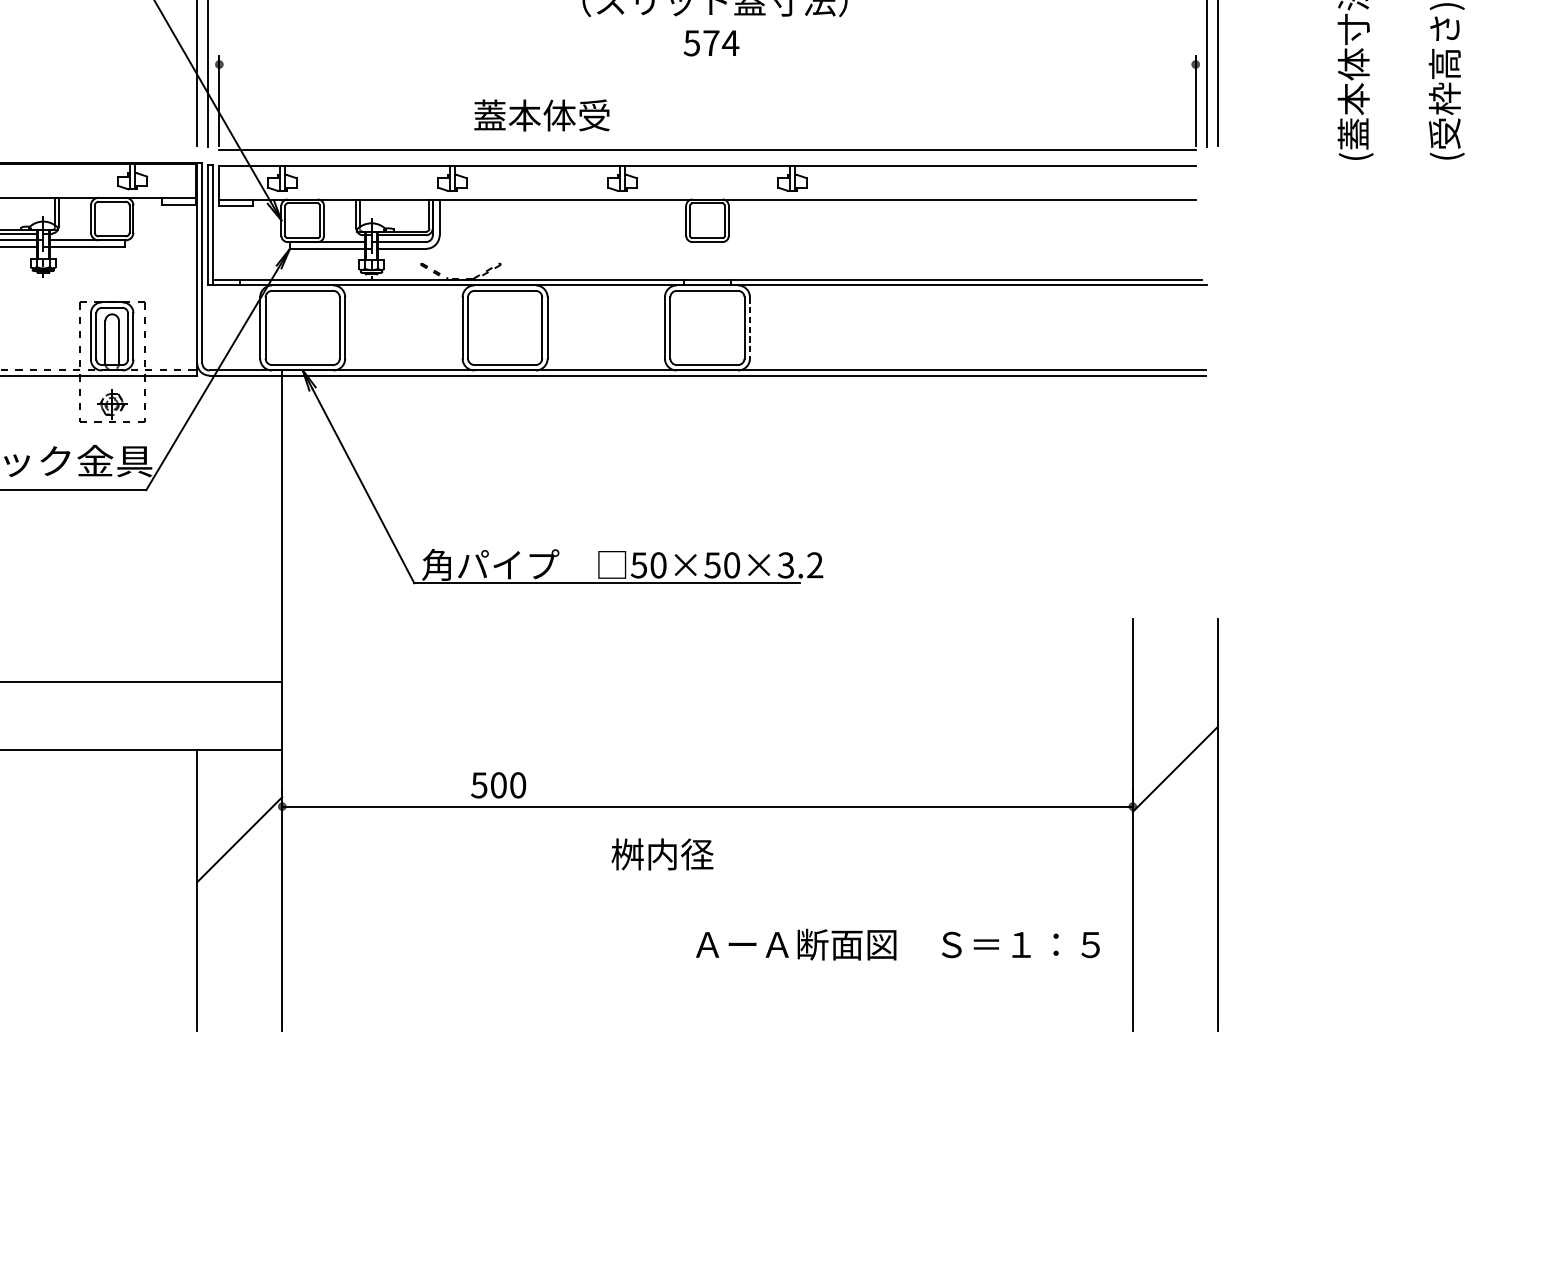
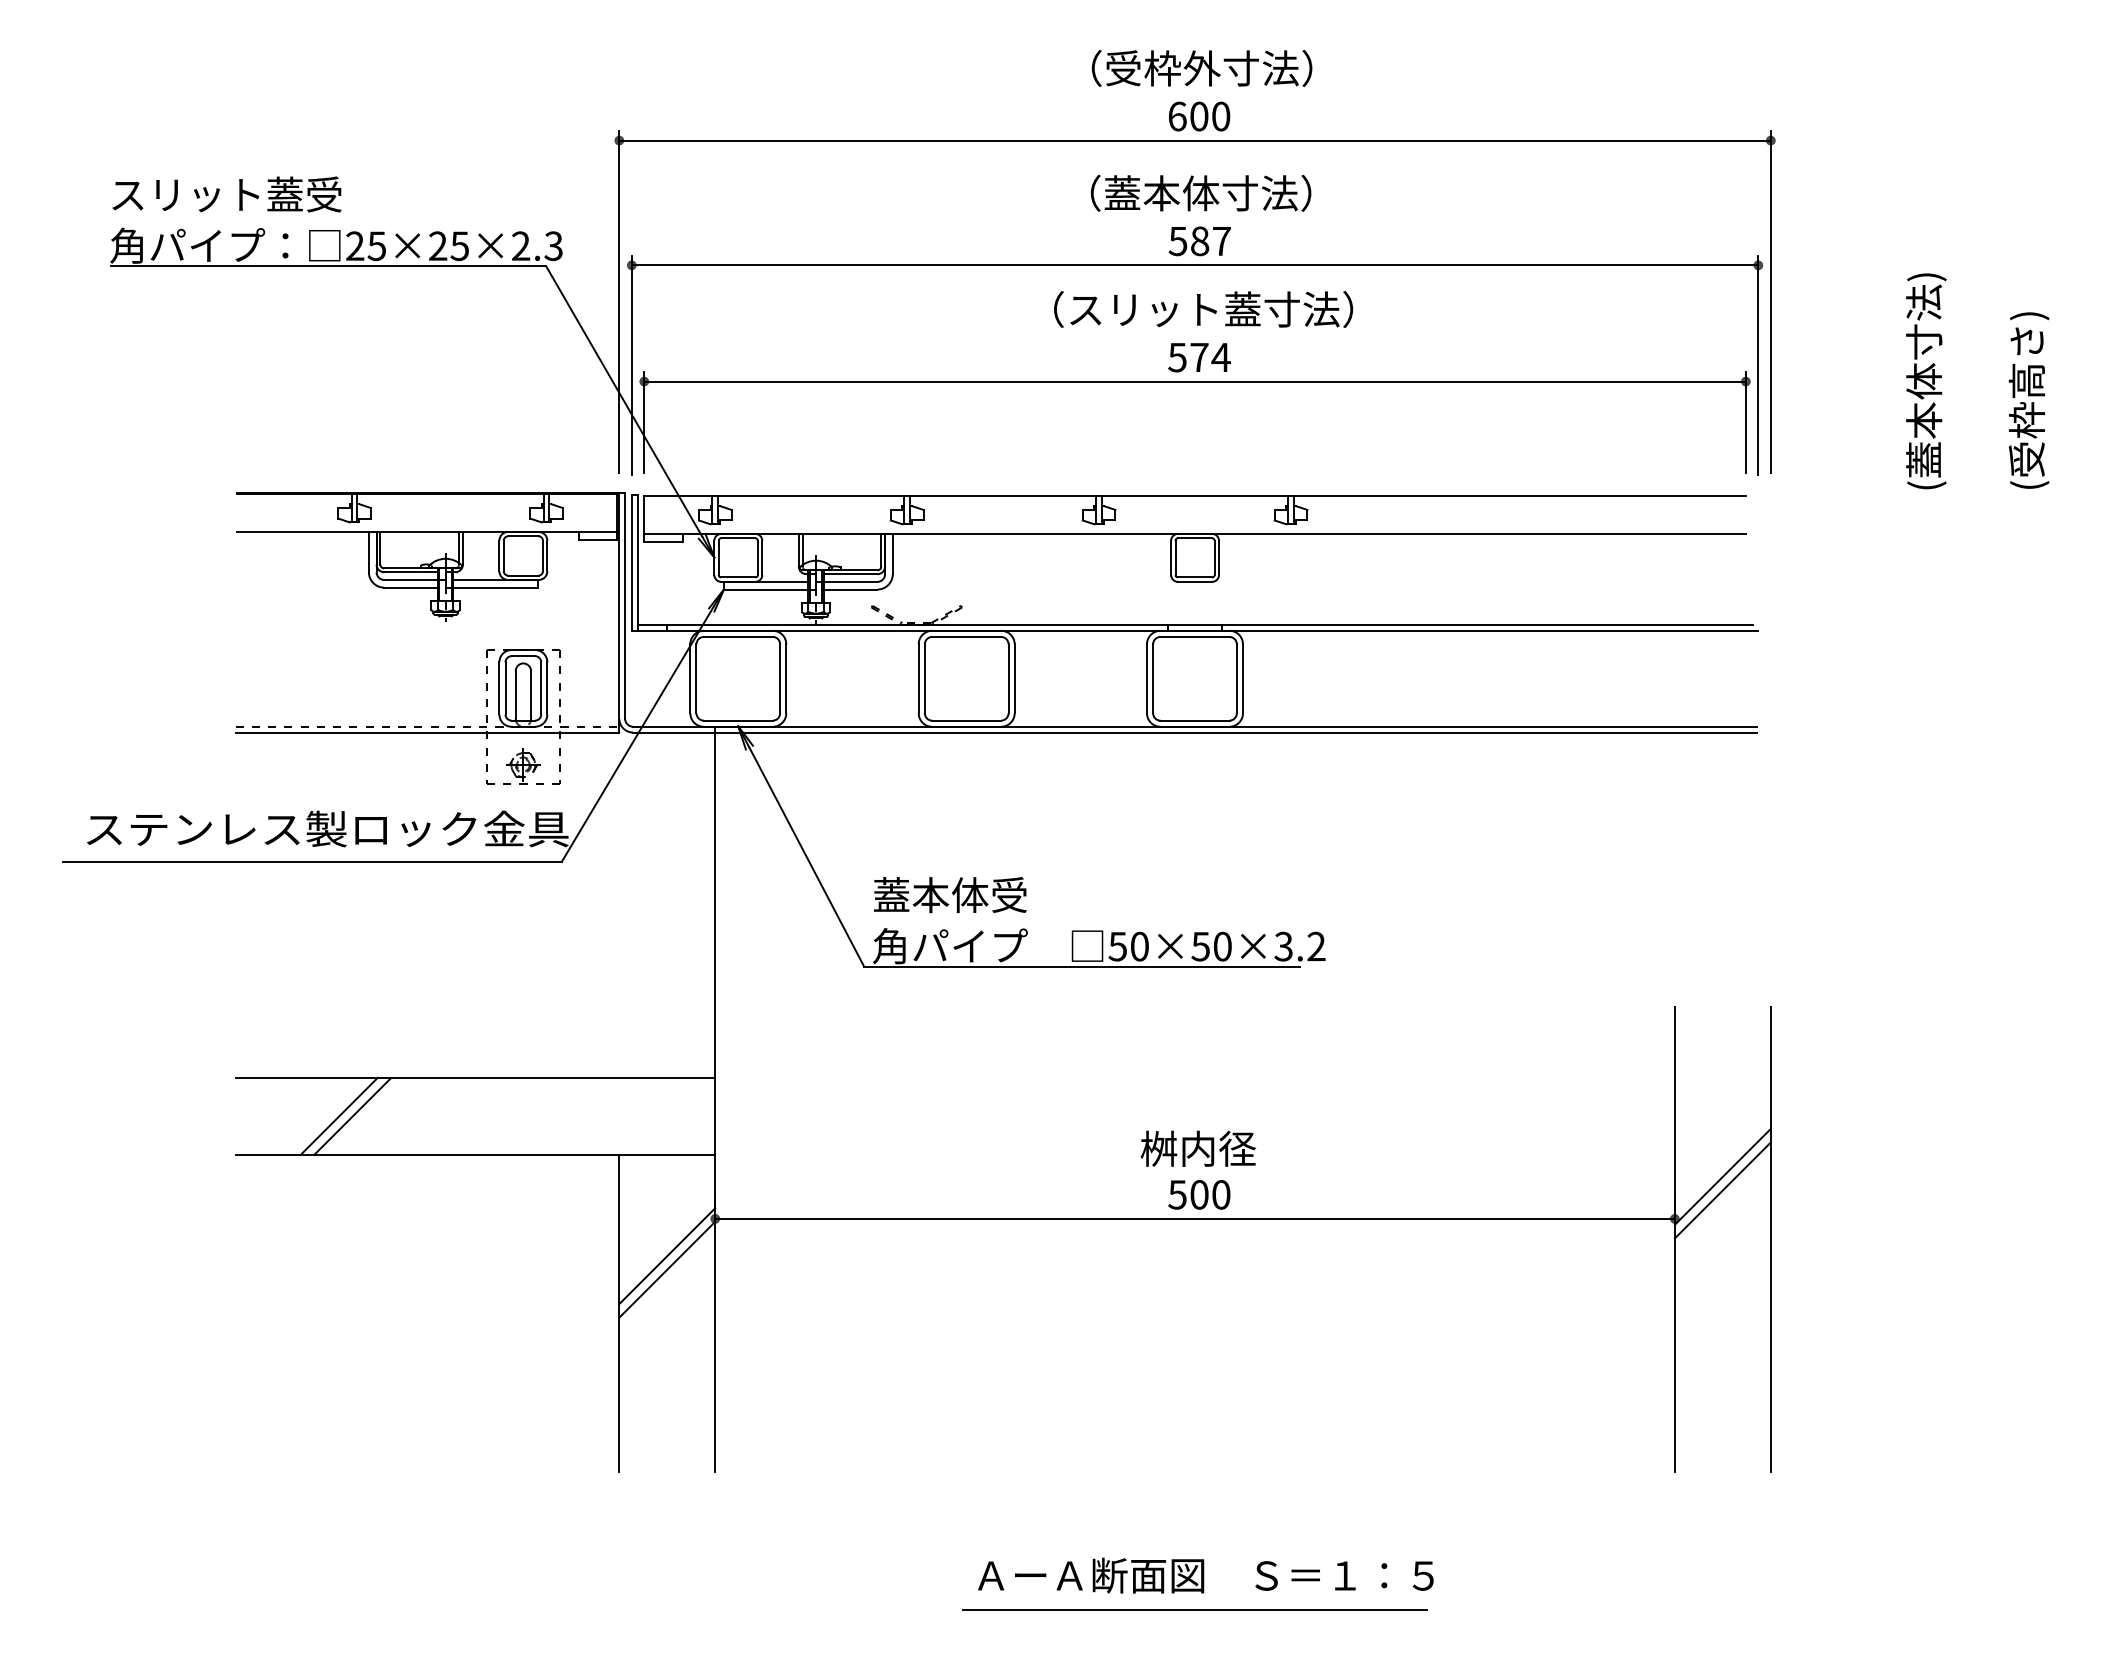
text: (542, 115) -> (950, 895), moved
line: (707, 149) -> (1194, 381), moved
line: (749, 327) -> (1242, 678), dashed -> solid
line: (1174, 781) -> (1722, 1190), added
text: (498, 785) -> (1199, 1194), moved
line: (239, 851) -> (667, 1269), added
text: (661, 854) -> (1197, 1148), moved
text: (897, 944) -> (1205, 1575), moved
line: (707, 1153) -> (1194, 1610), added

